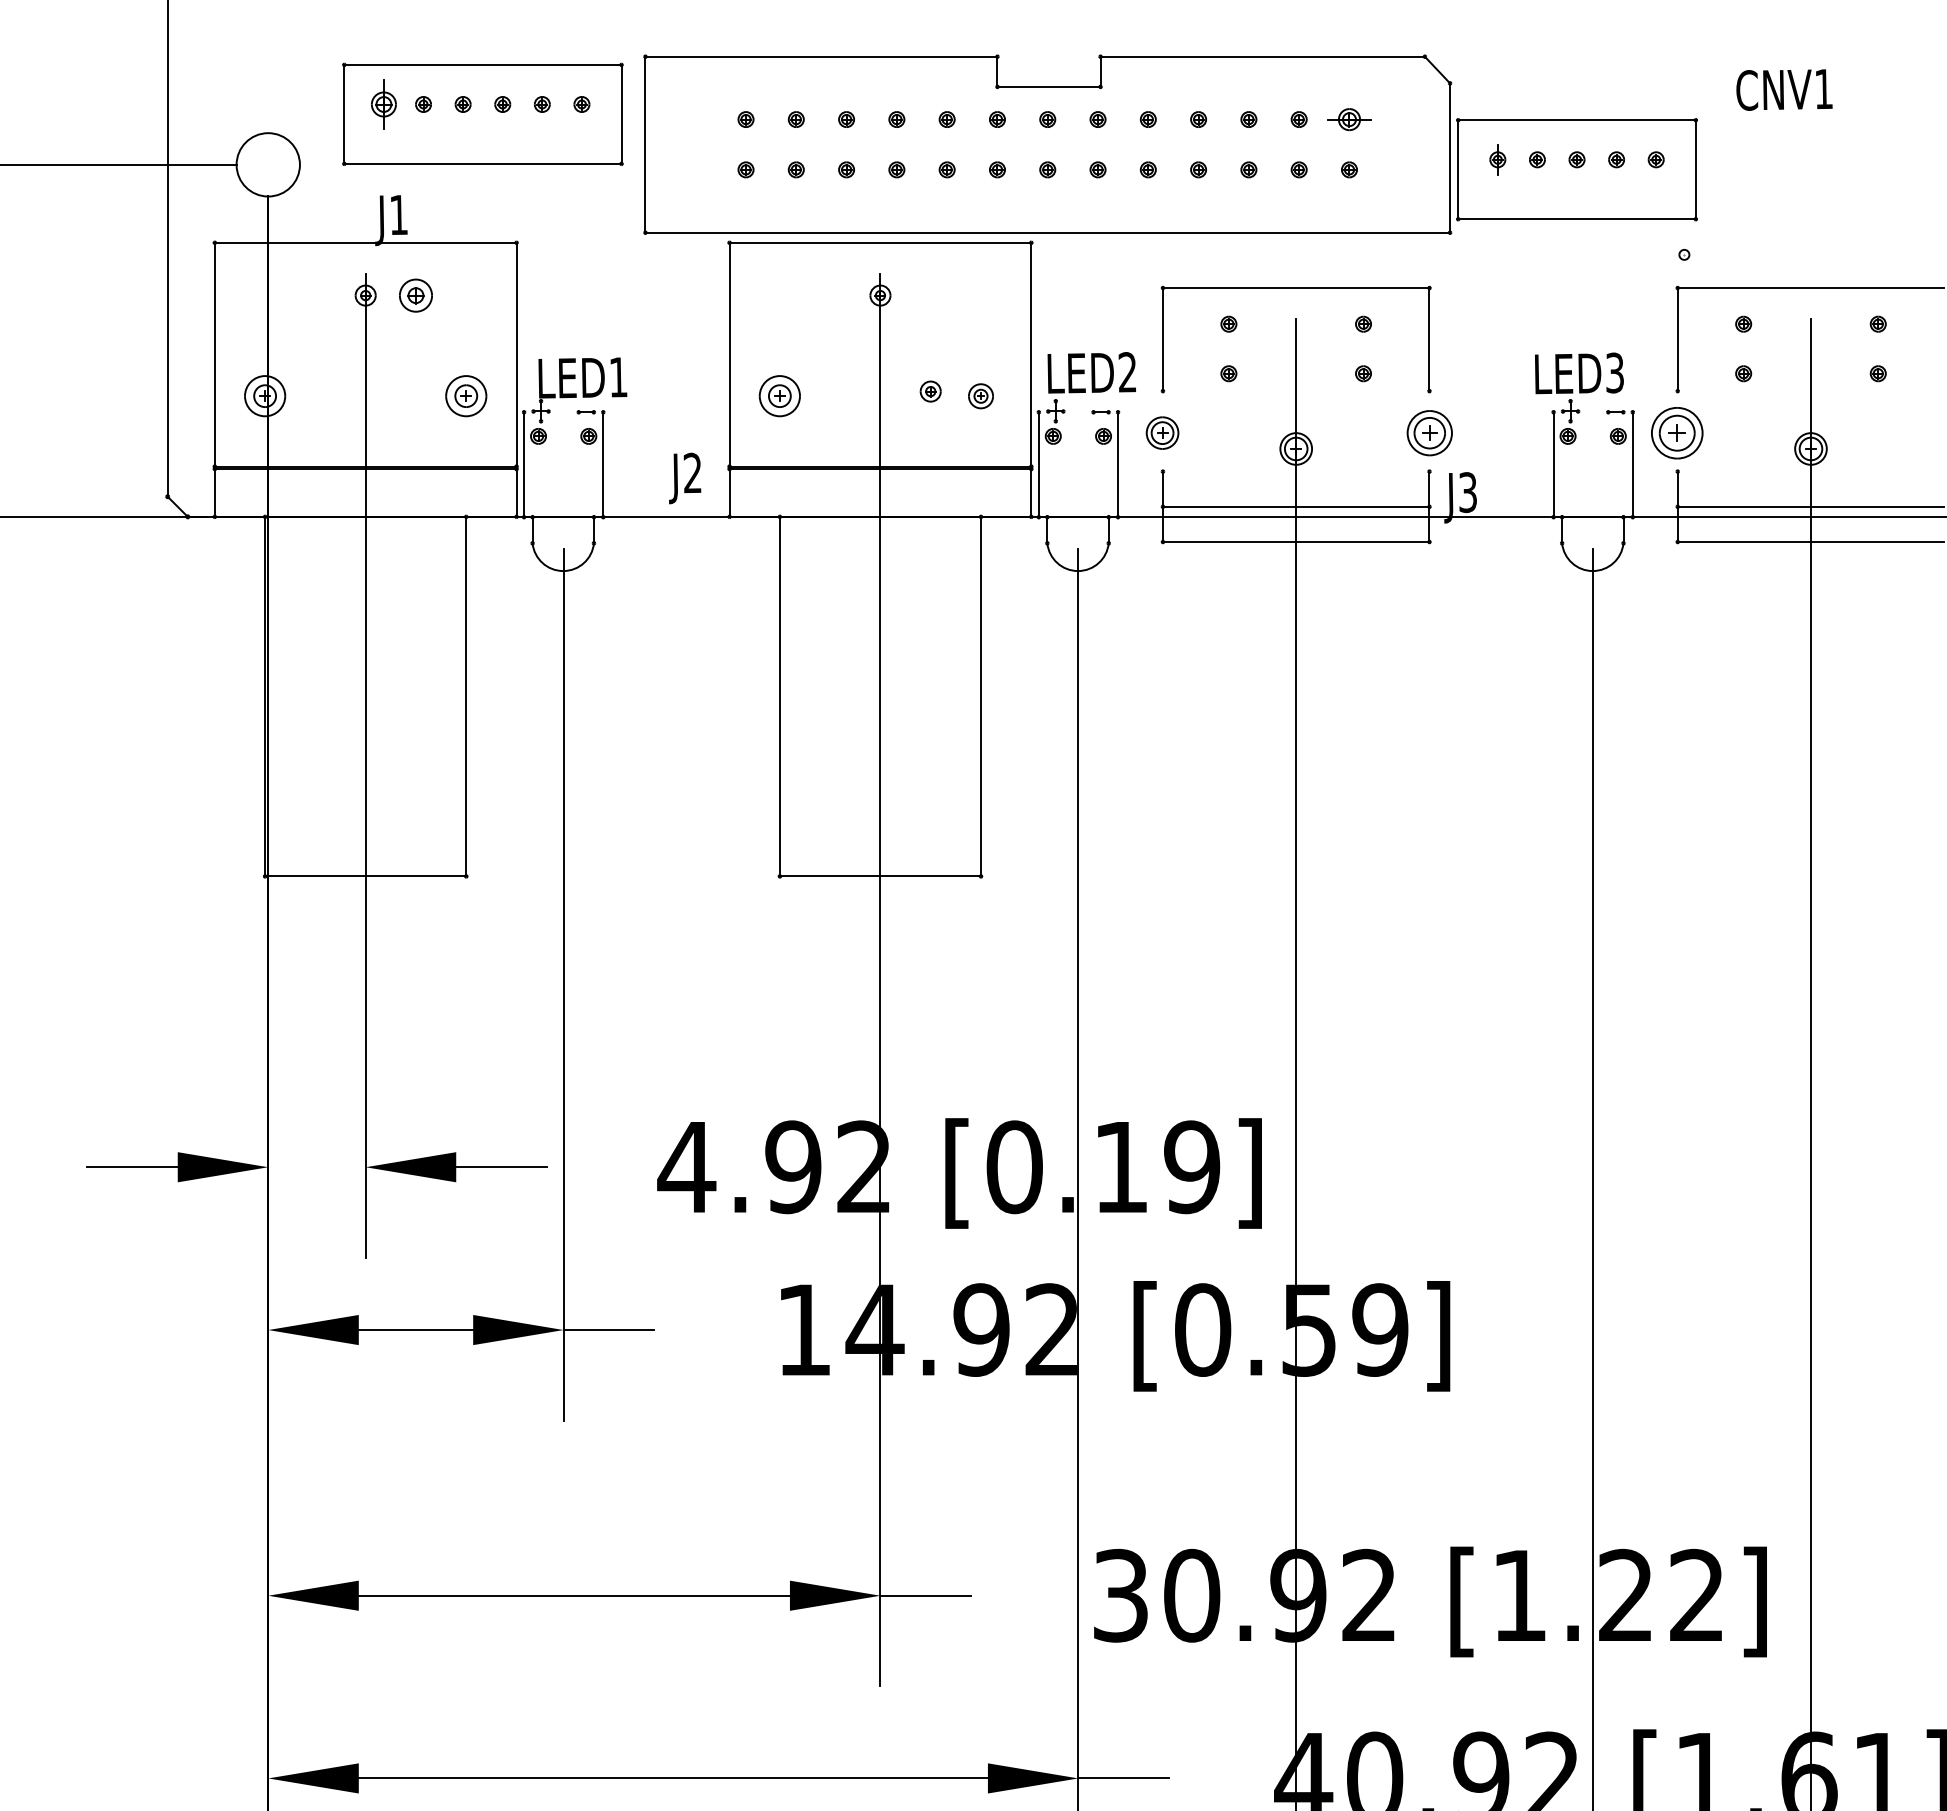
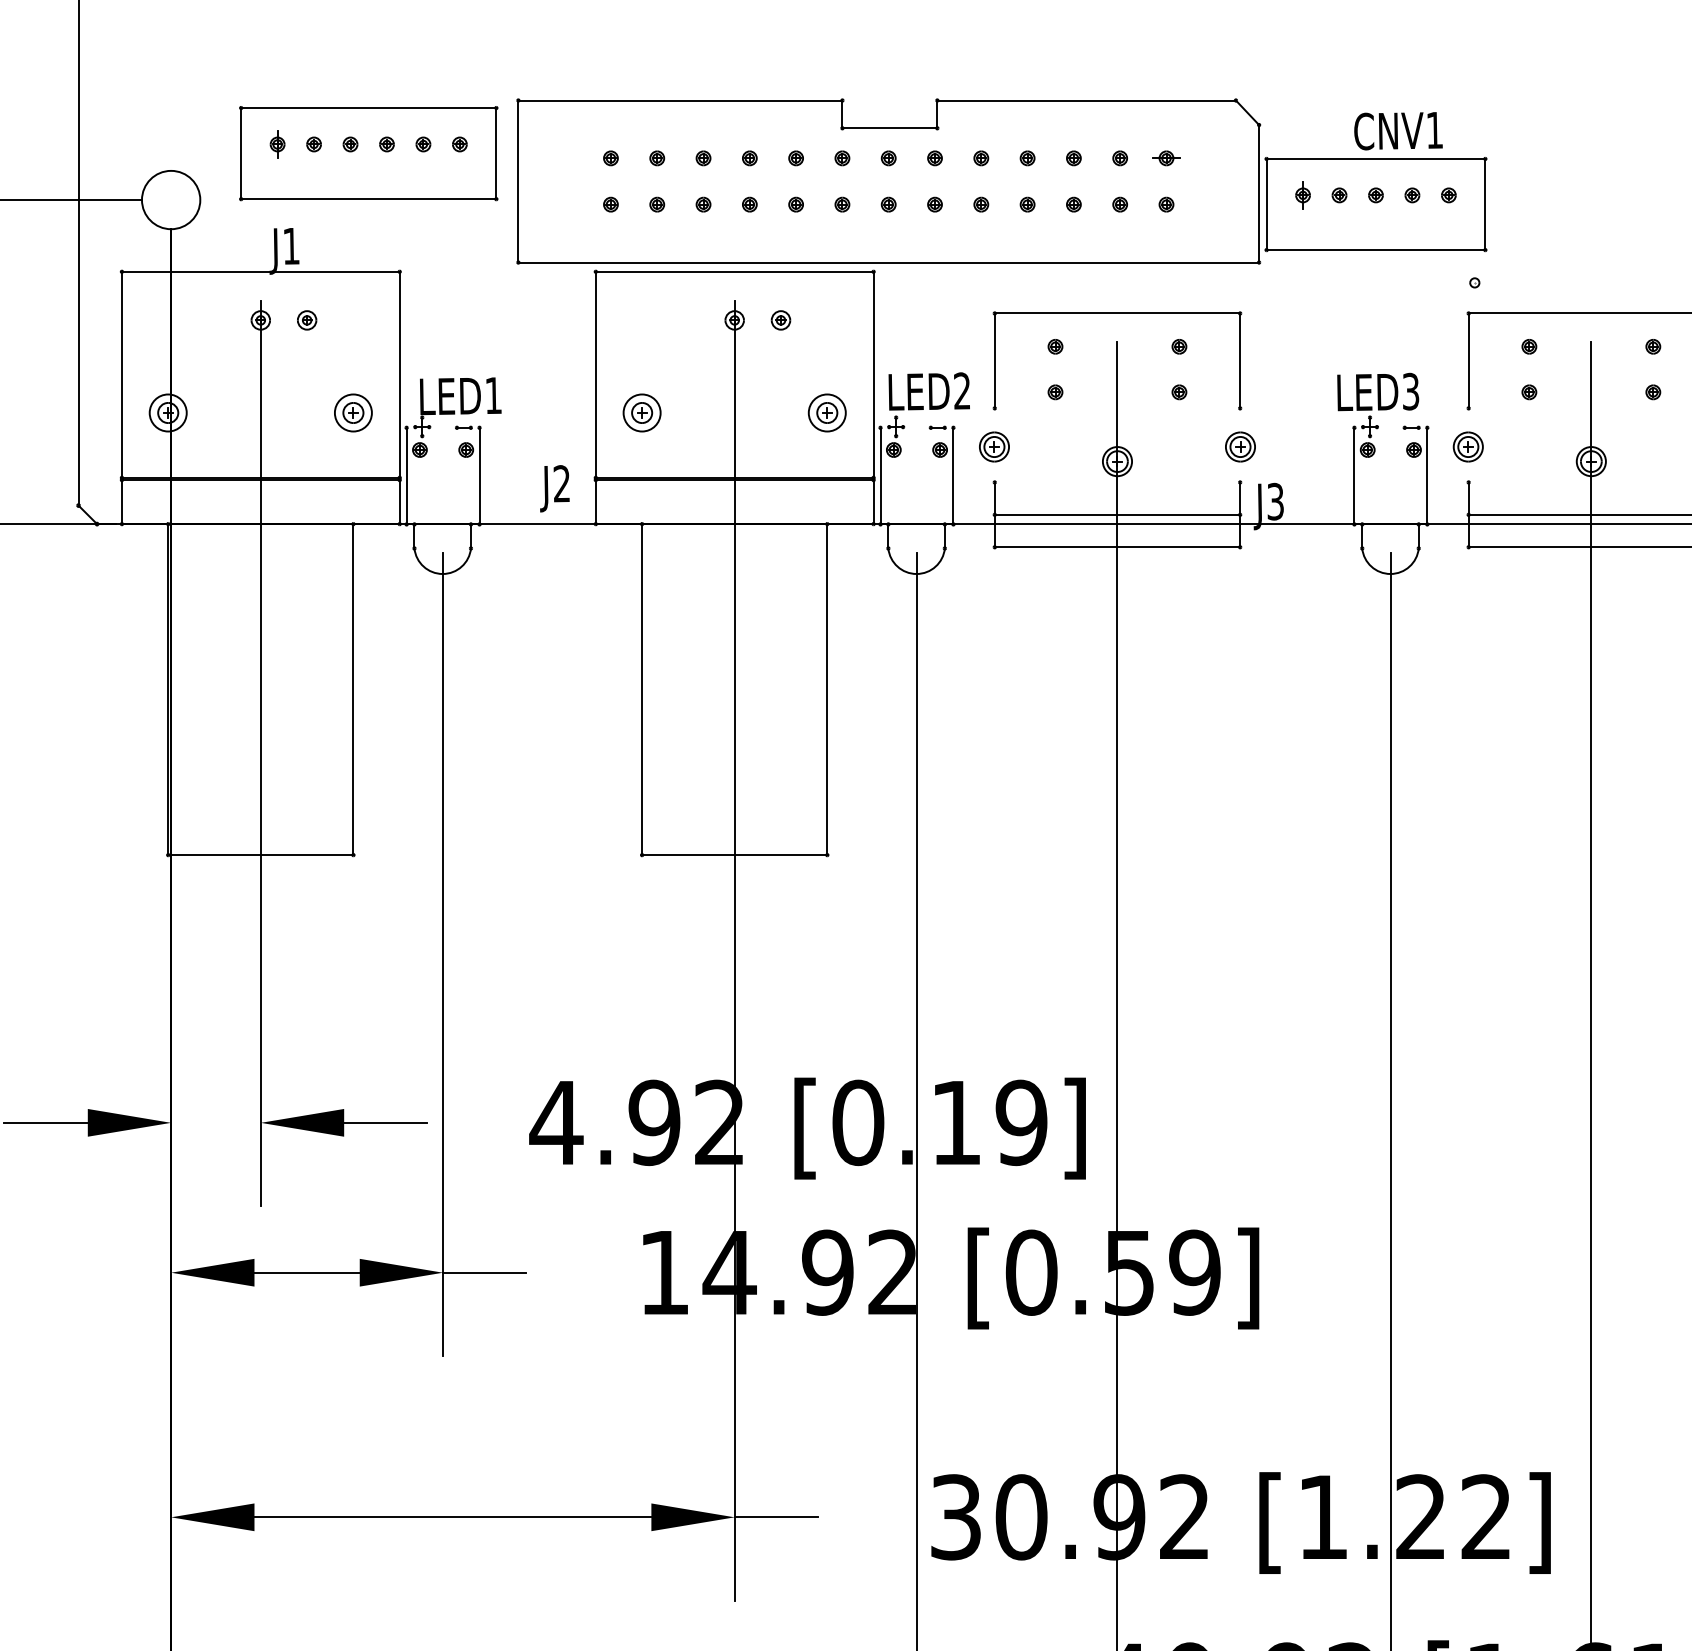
text: (1784, 89) -> (1398, 130), moved
part: (383, 104) -> (277, 144), size x0.62
part: (1349, 119) -> (1166, 158), size x0.71
part: (415, 295) -> (306, 320), size x0.62
part: (930, 391) -> (780, 320), moved
part: (980, 396) -> (826, 413), size x1.67
part: (1429, 432) -> (1240, 446), size x0.71
part: (1677, 432) -> (1468, 446), size x0.62

